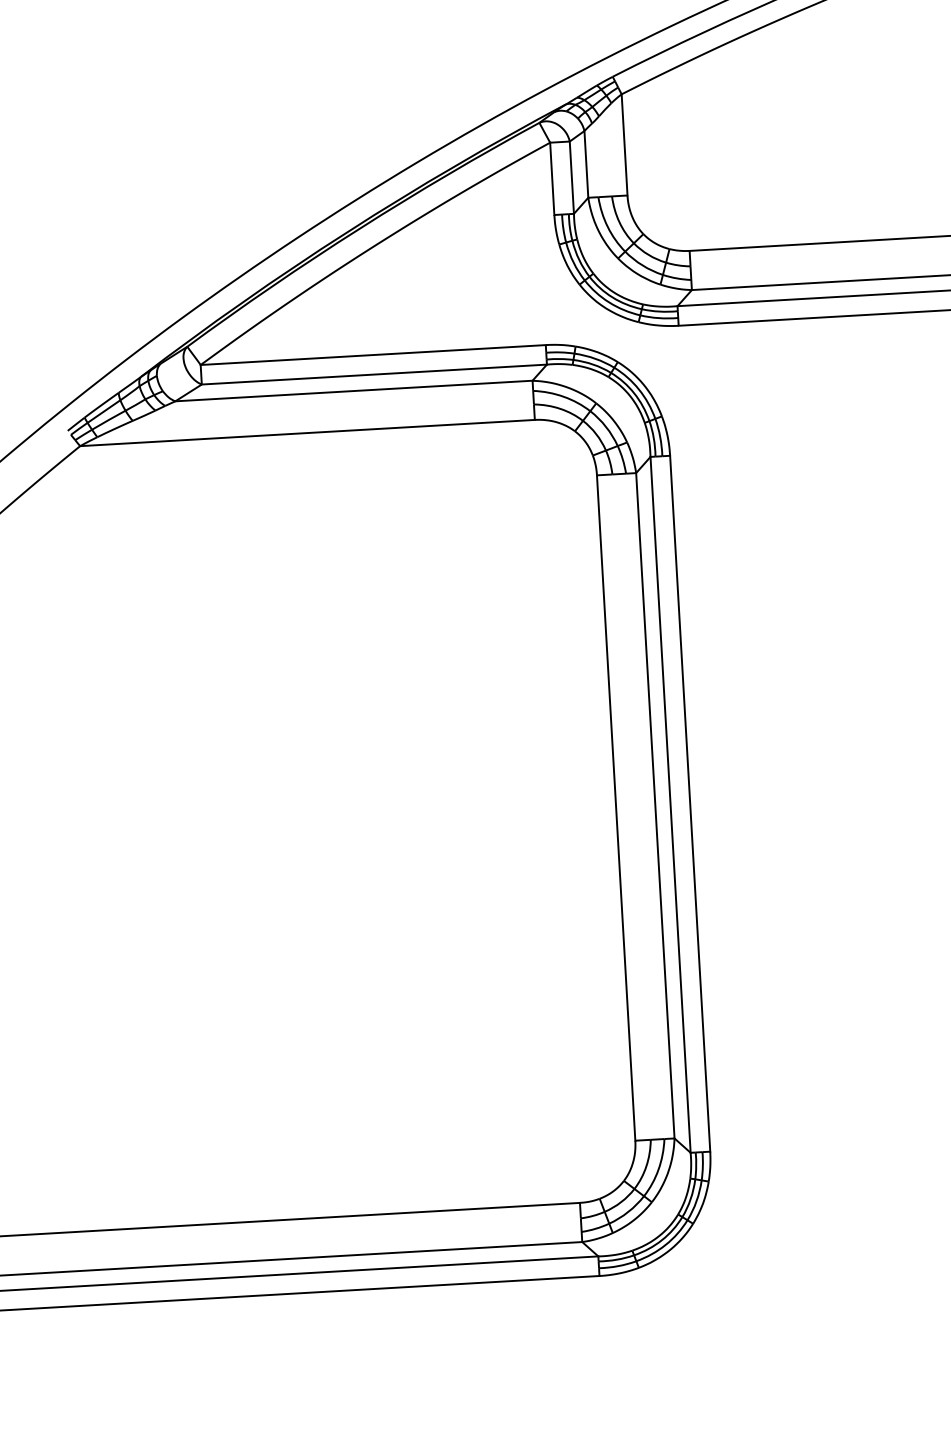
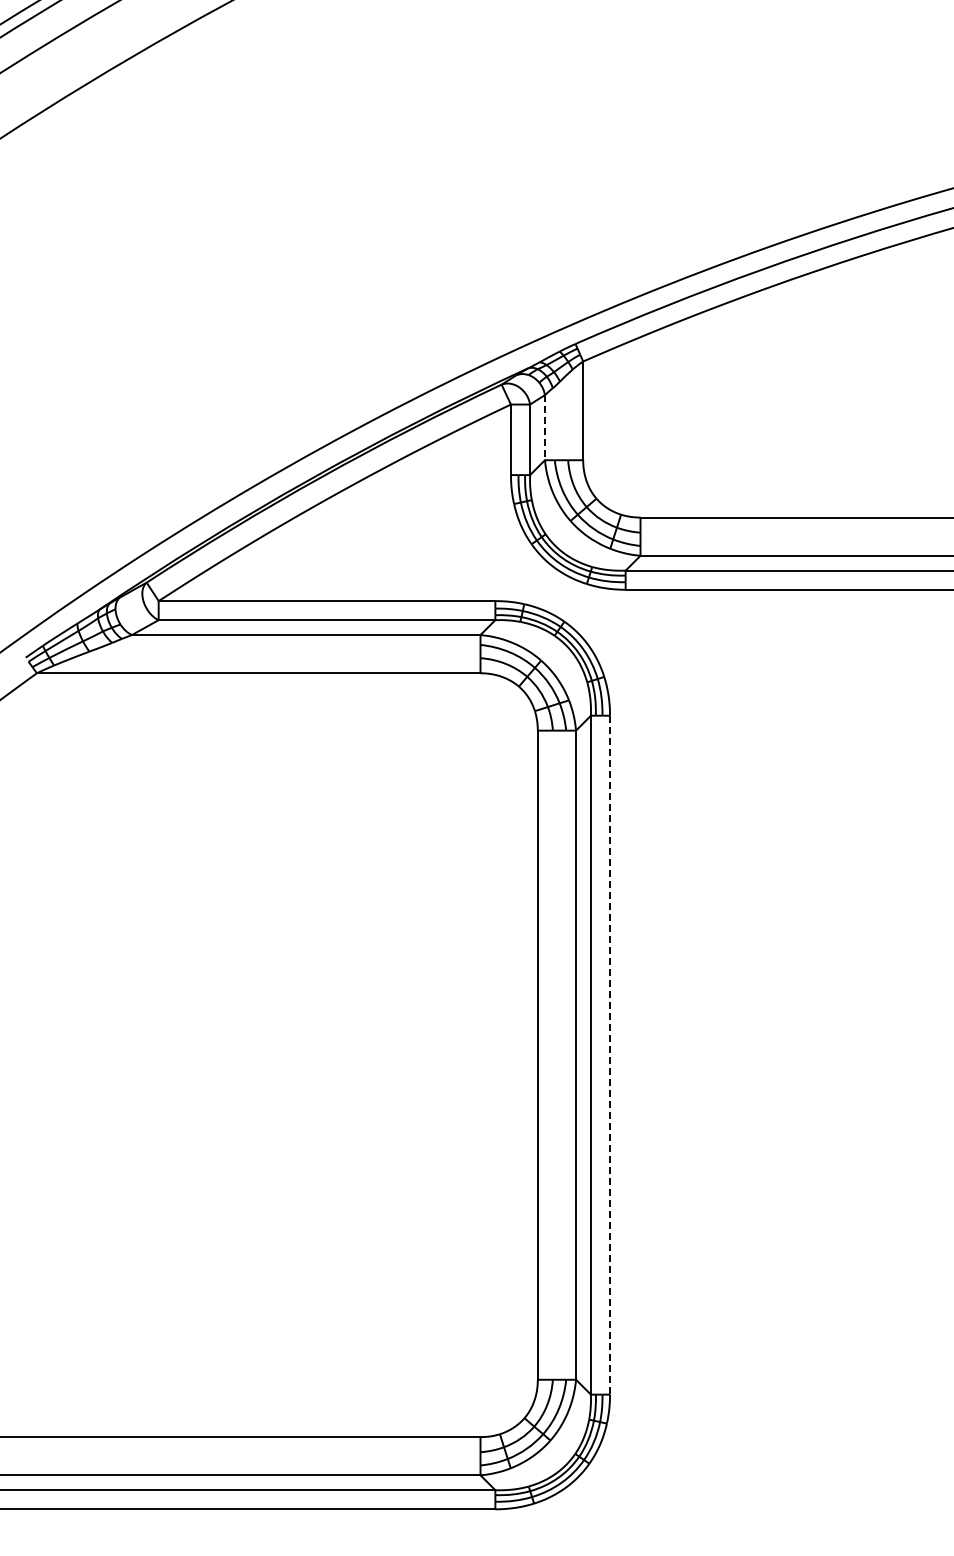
line: (585, 164) -> (544, 427), solid -> dashed
line: (690, 804) -> (610, 1055), solid -> dashed

